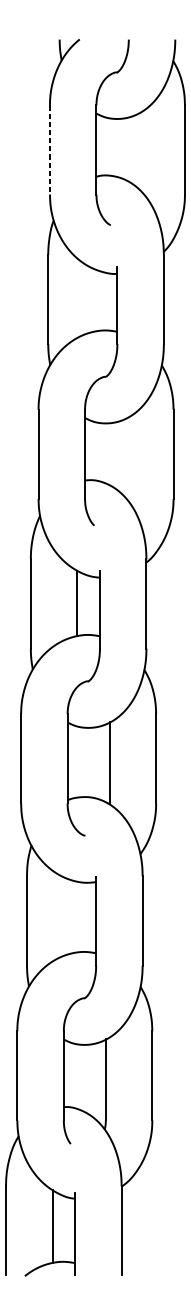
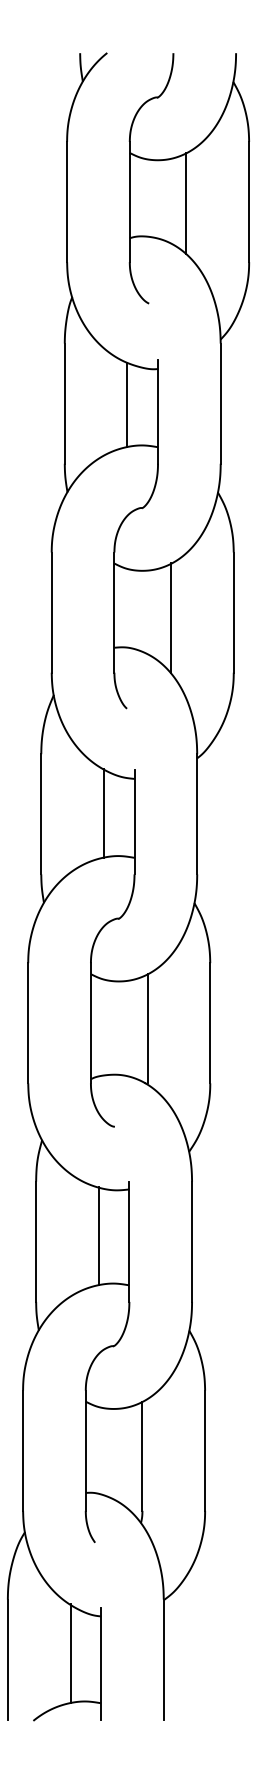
line: (50, 150) -> (67, 202), dashed -> solid
line: (138, 151) -> (186, 203), added
line: (94, 300) -> (127, 404), added
line: (127, 458) -> (171, 617), added
line: (73, 917) -> (98, 1236), added

